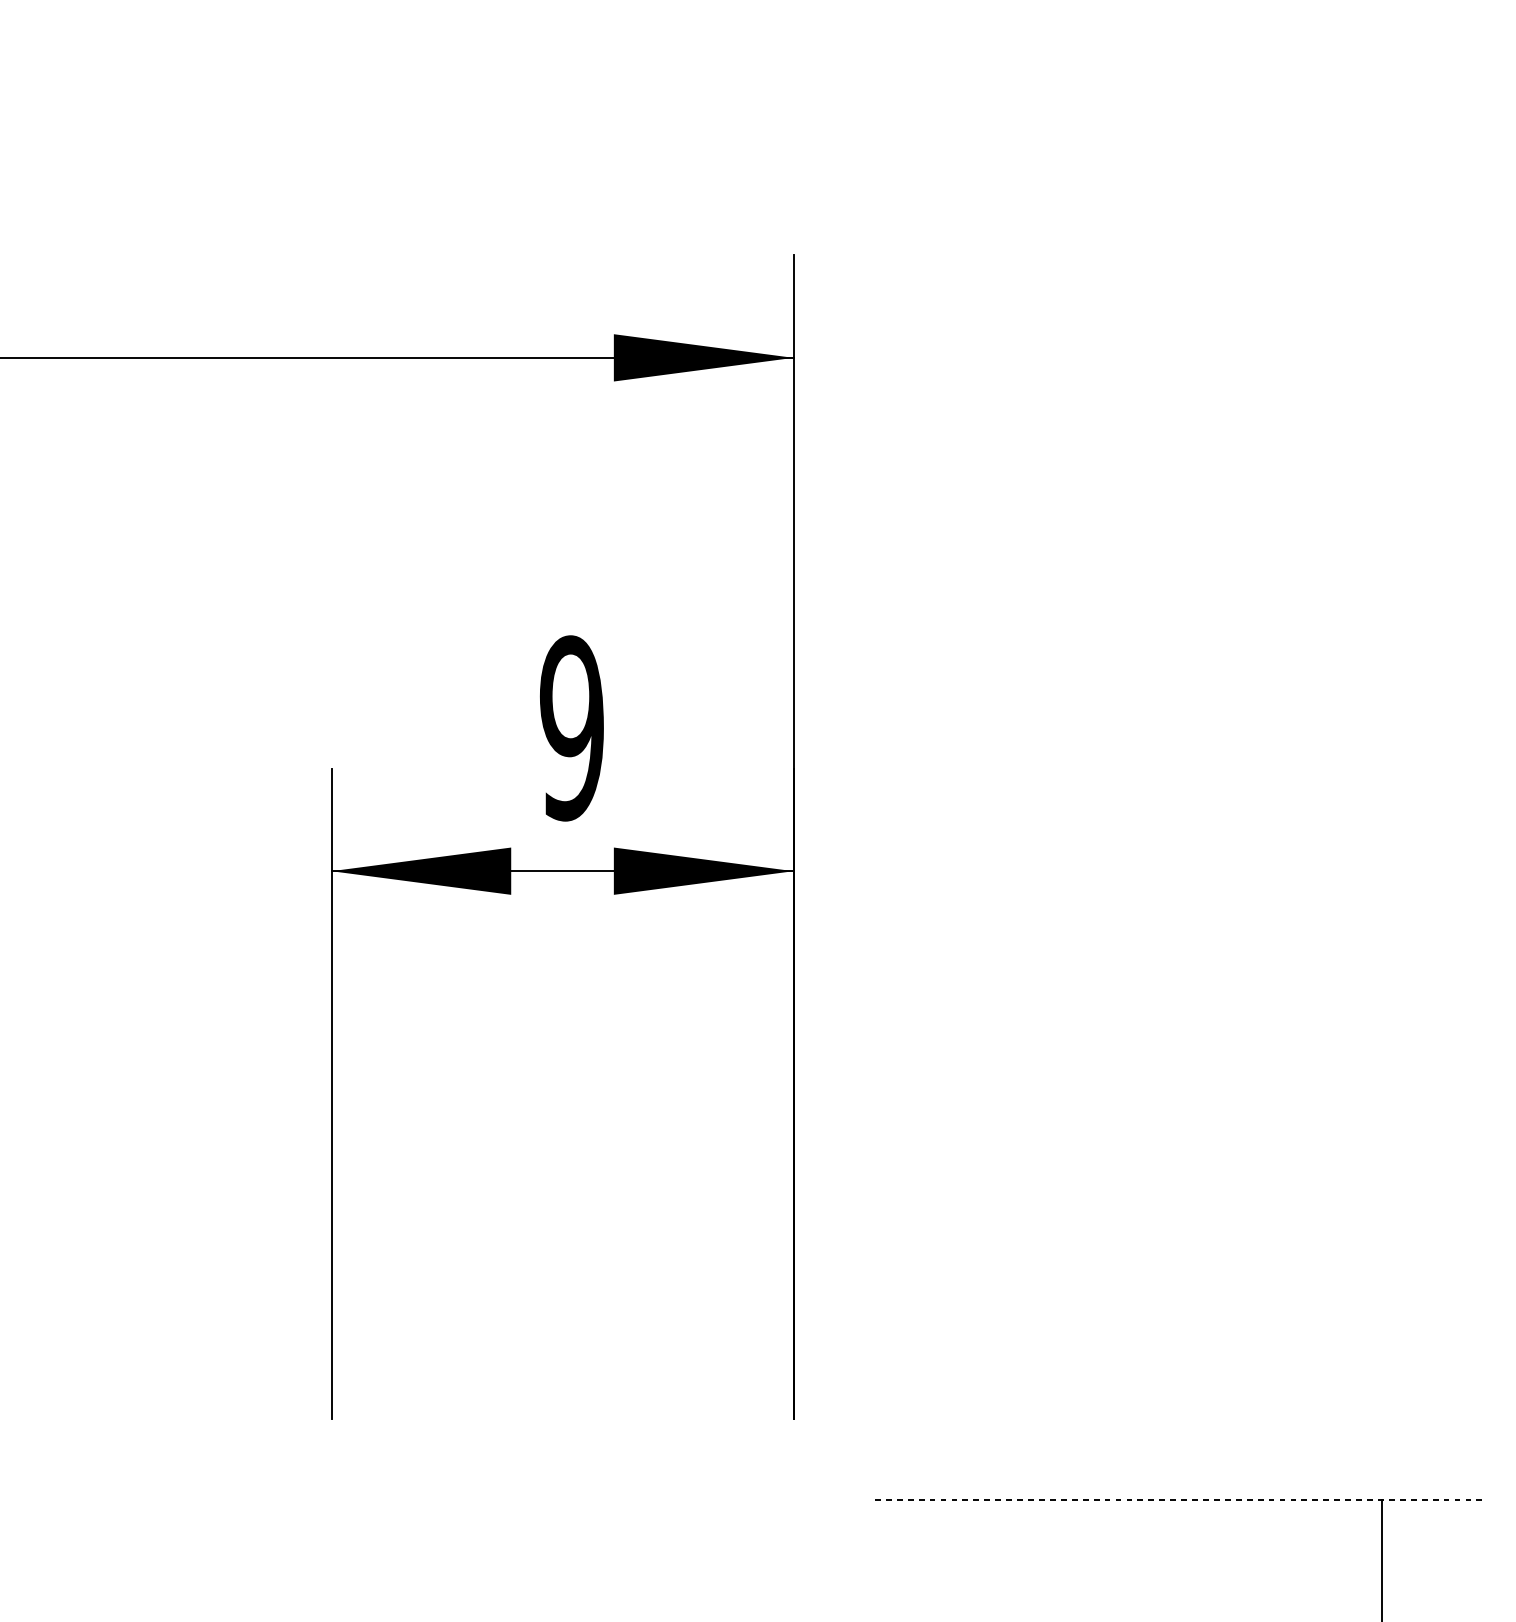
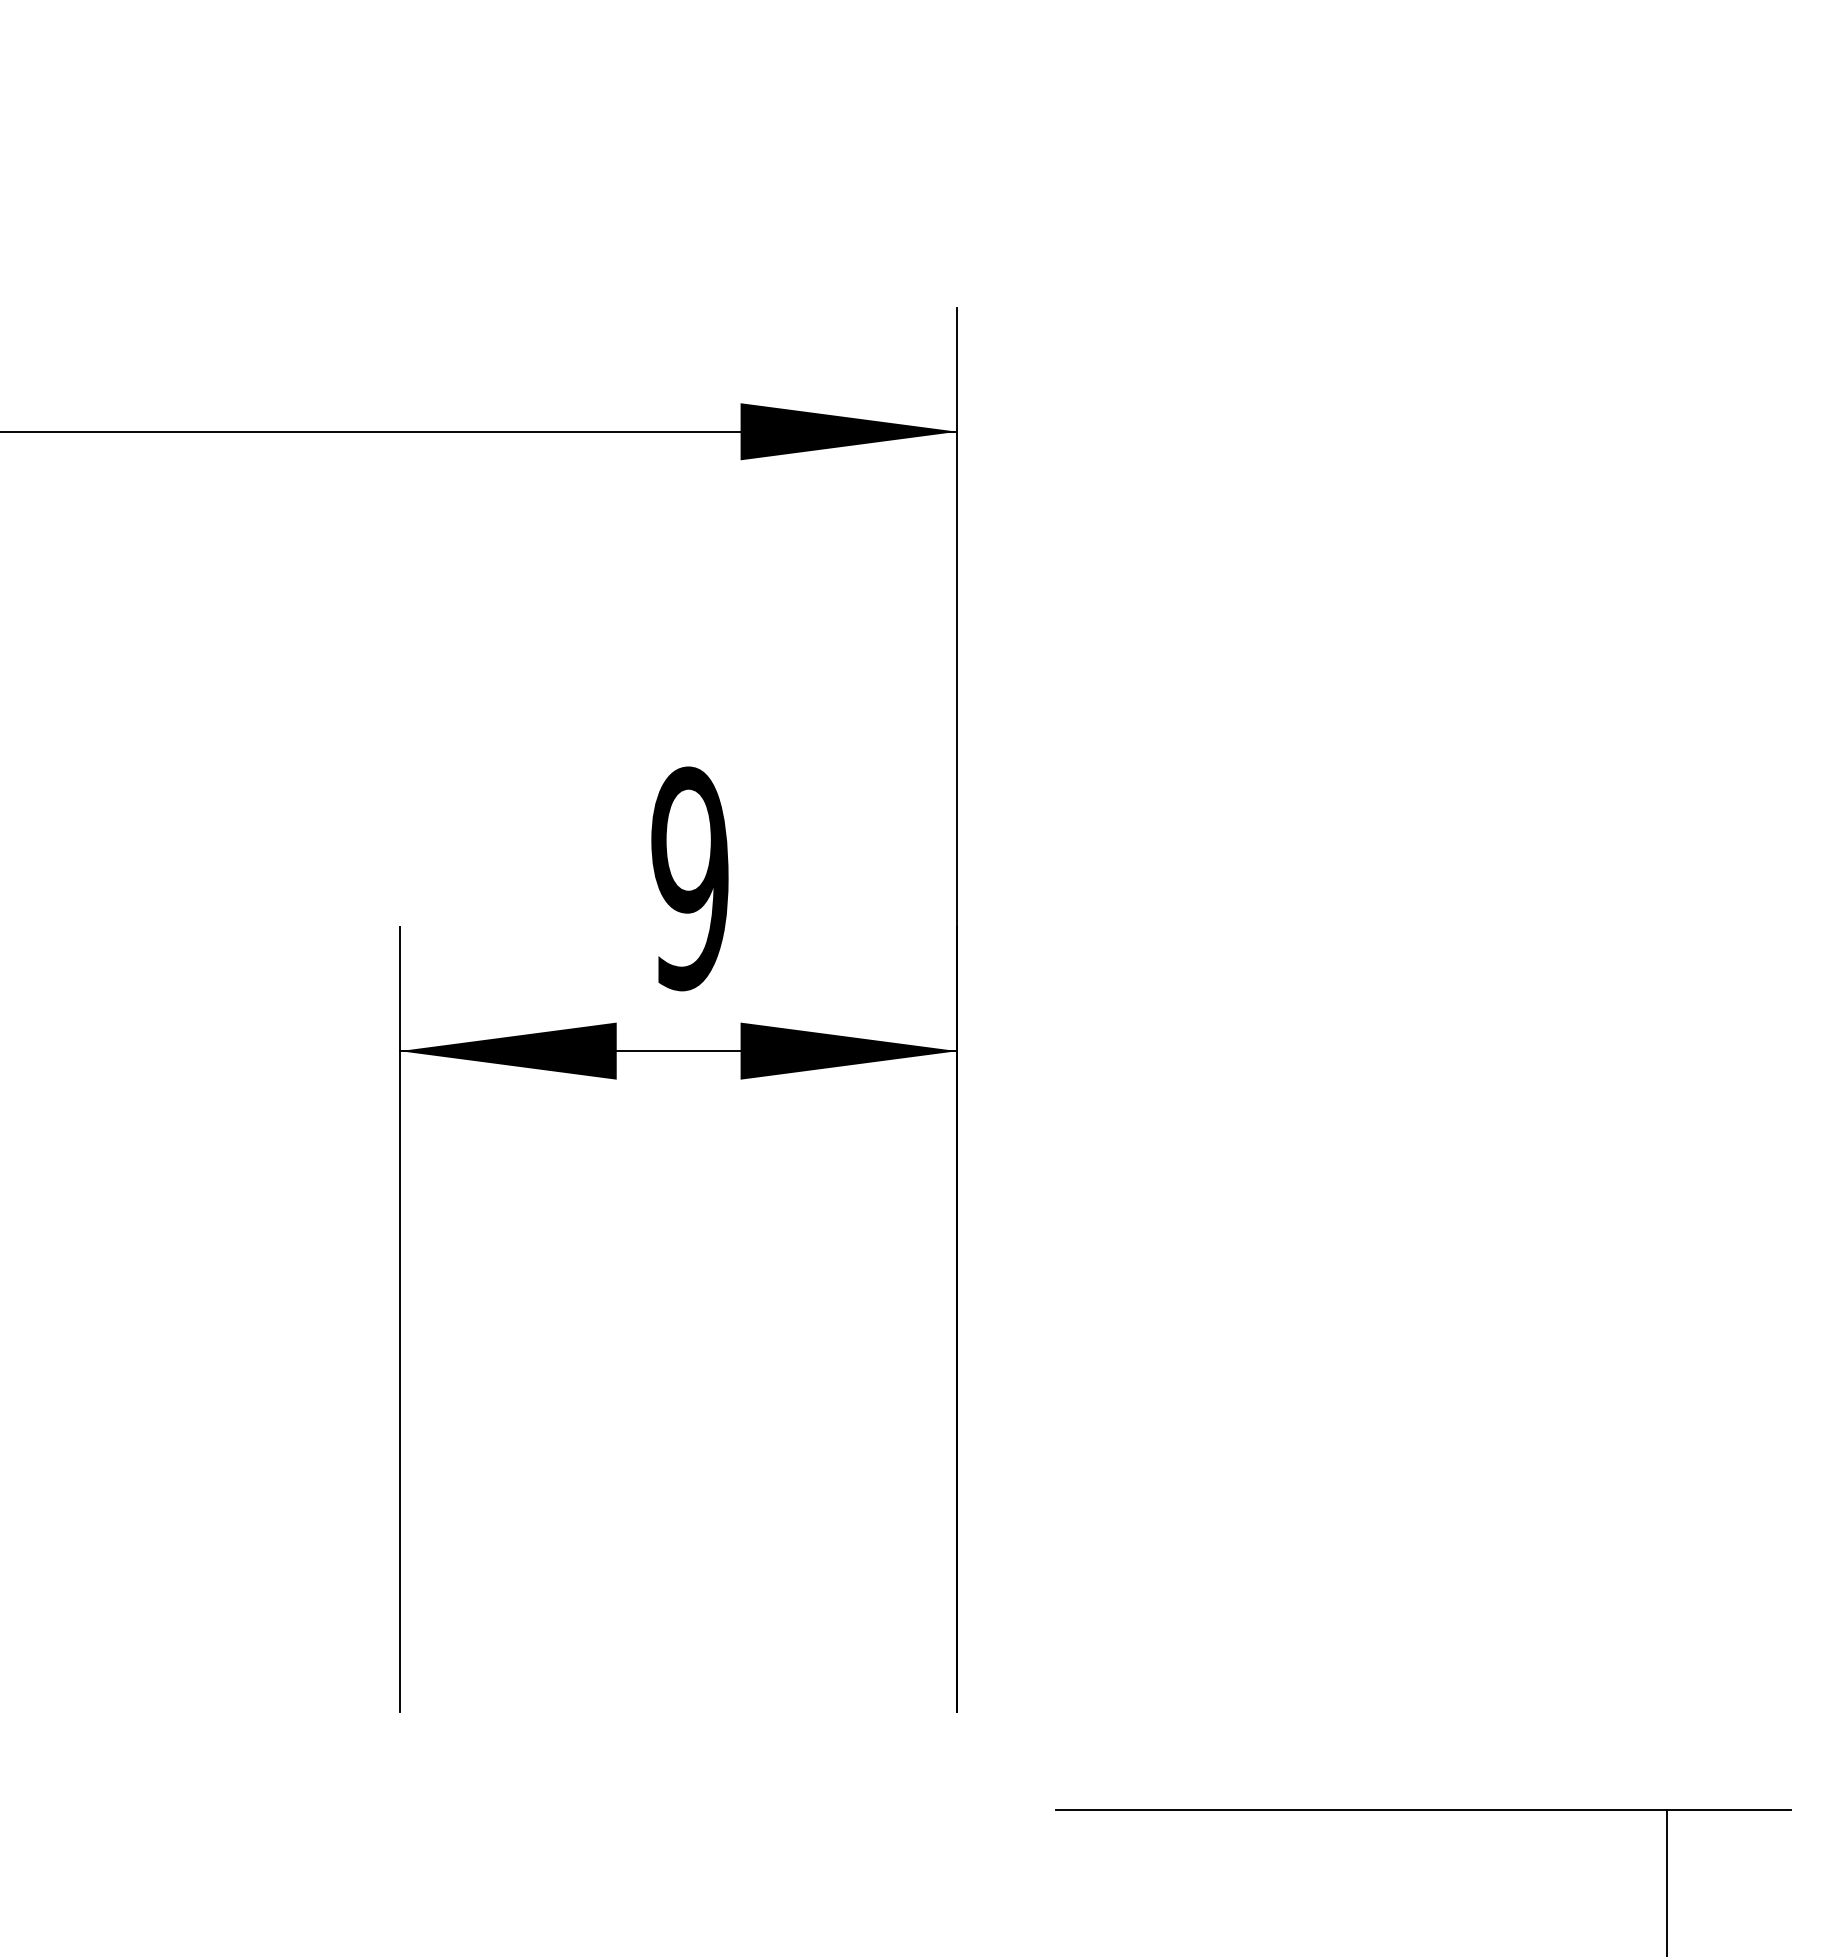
line: (1179, 1499) -> (1423, 1809), dashed -> solid

